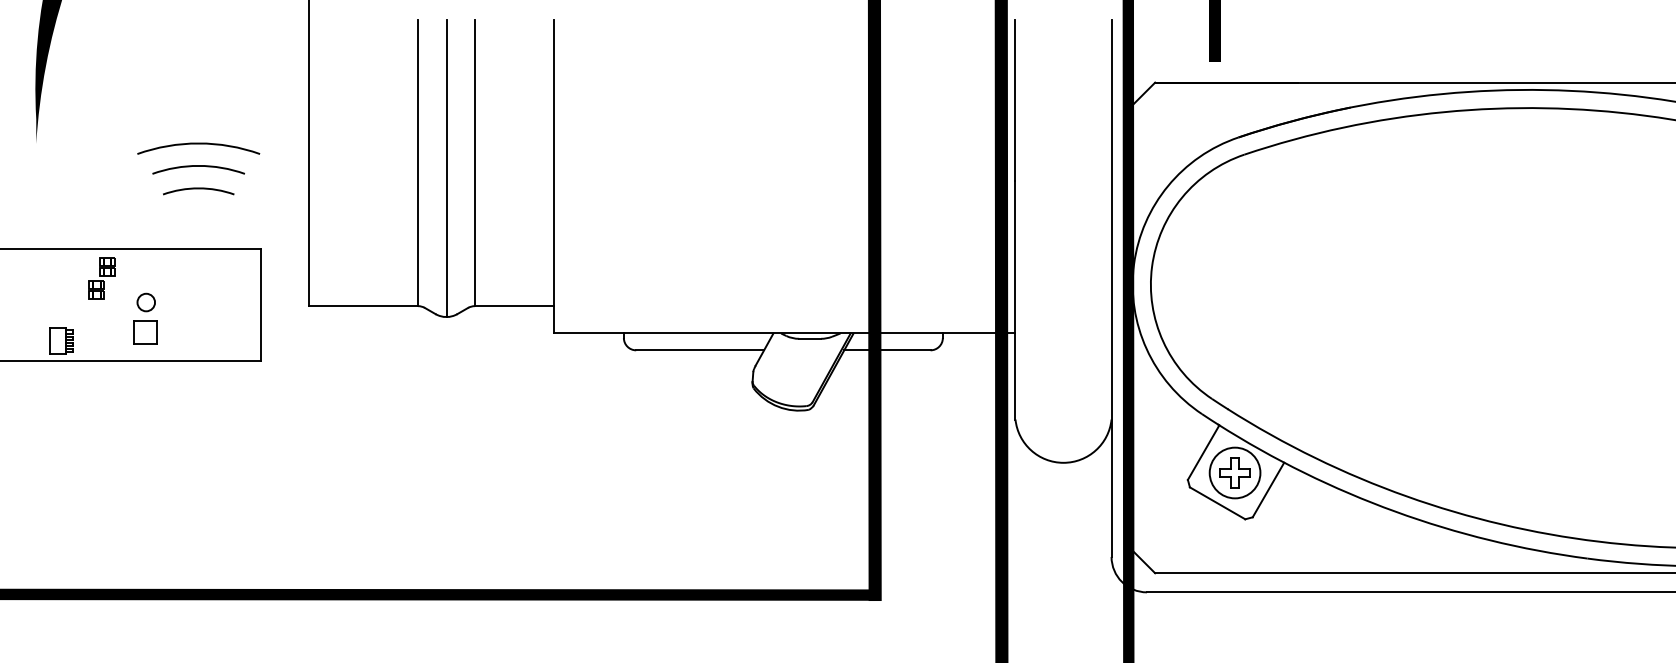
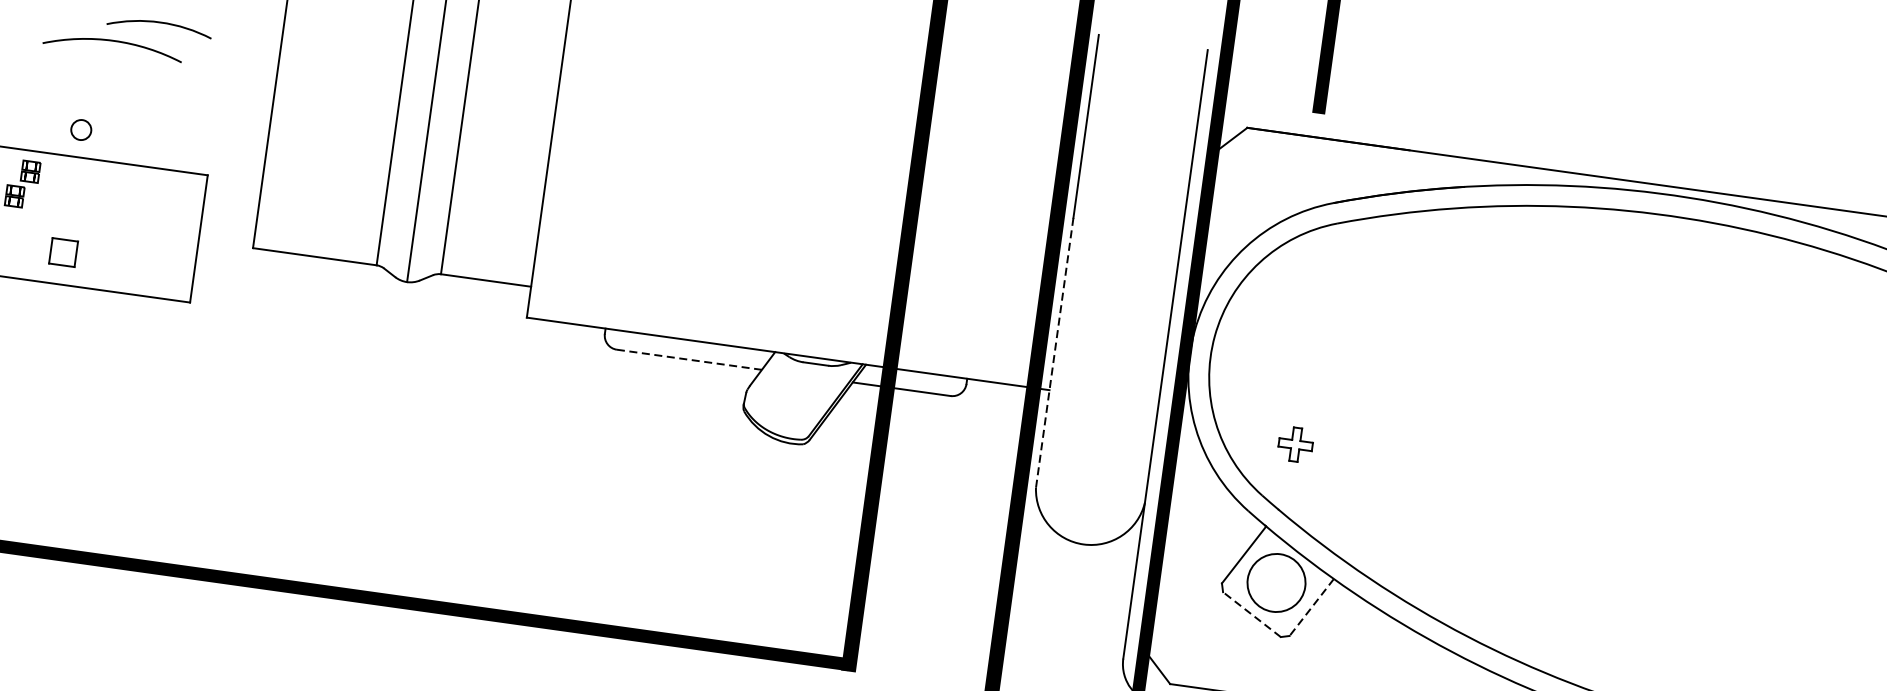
arc: (198, 144) -> (113, 42), moved
arc: (198, 166) -> (159, 23), moved
arc: (198, 189) -> (146, 98), removed
line: (1015, 300) -> (1054, 352), solid -> dashed
circle: (145, 302) -> (80, 129), moved
line: (700, 350) -> (689, 360), solid -> dashed
part: (1234, 472) -> (1295, 444), moved
line: (1268, 490) -> (1311, 608), solid -> dashed
line: (1217, 503) -> (1251, 614), solid -> dashed

